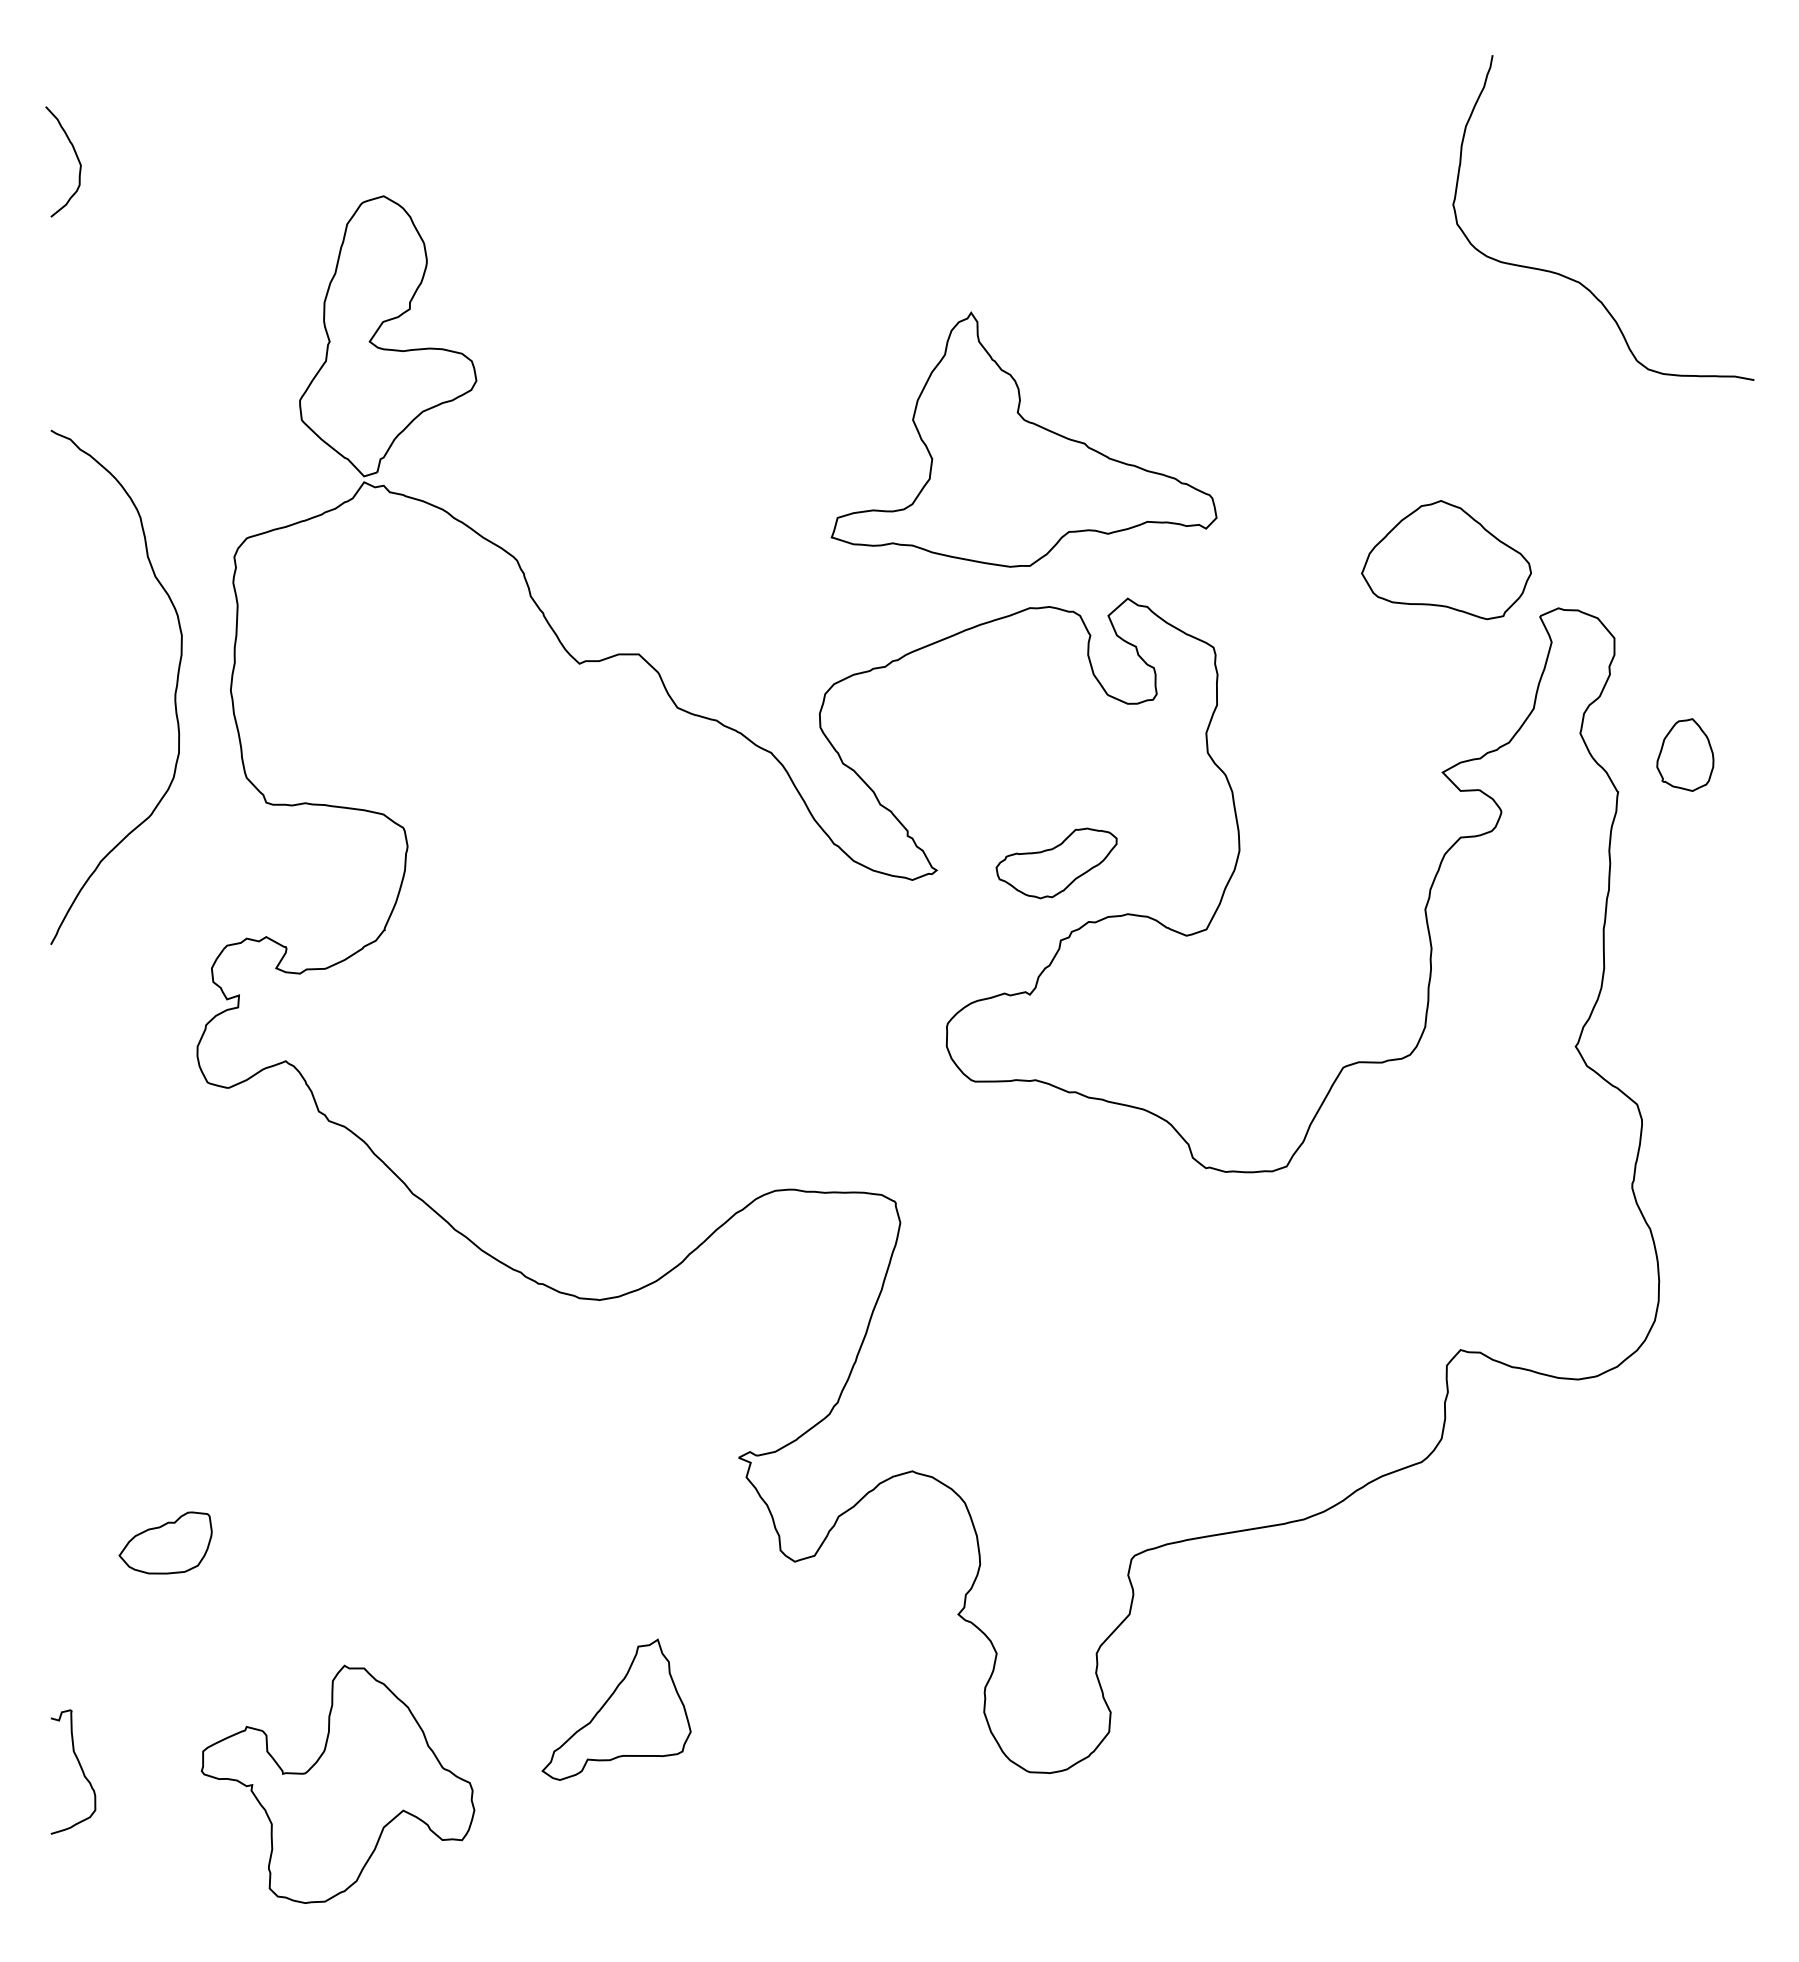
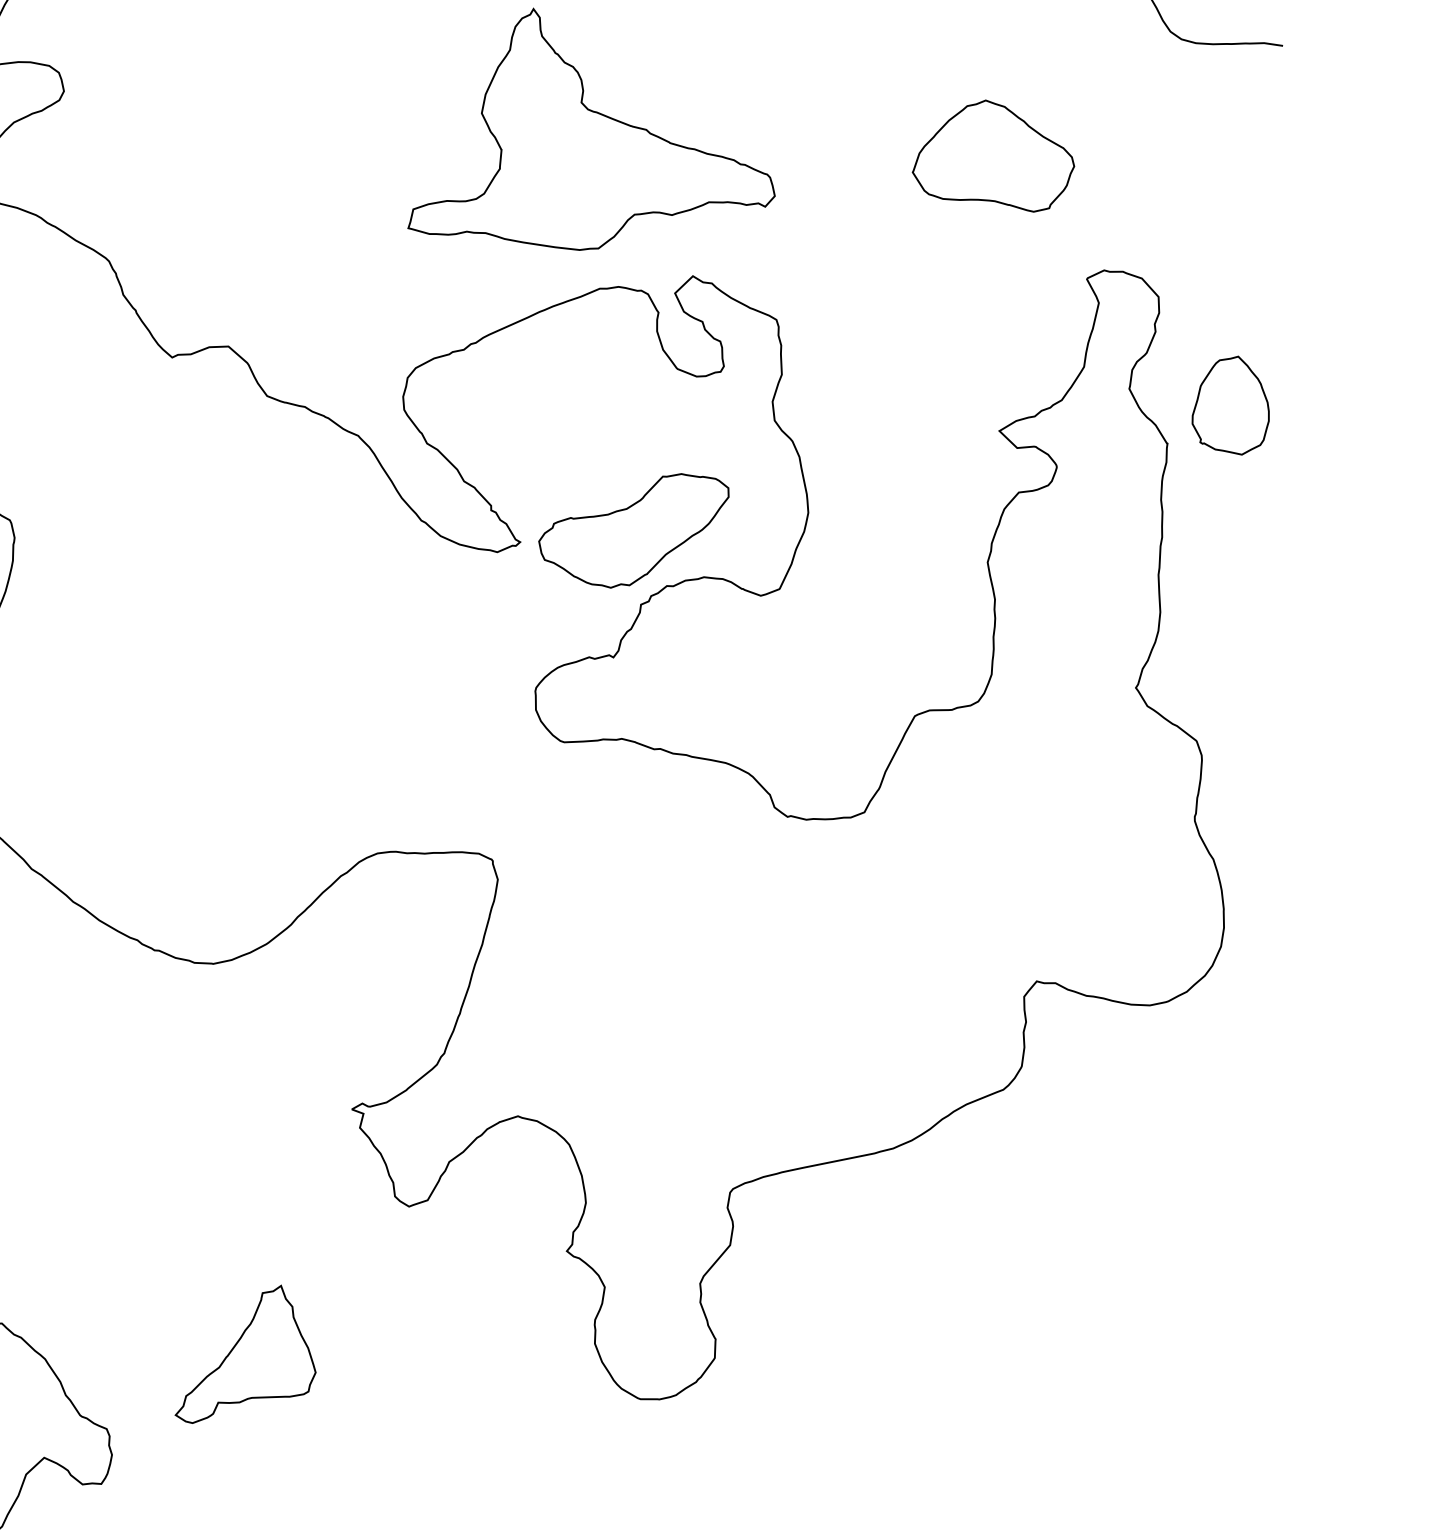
part: (1446, 560) -> (993, 157), moved
part: (1685, 754) -> (1230, 405), size x1.43
part: (1056, 863) -> (634, 531), size x1.67

